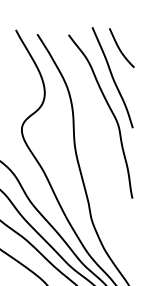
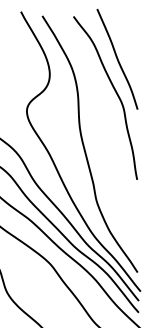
curve: (120, 48) -> (125, 30), removed

